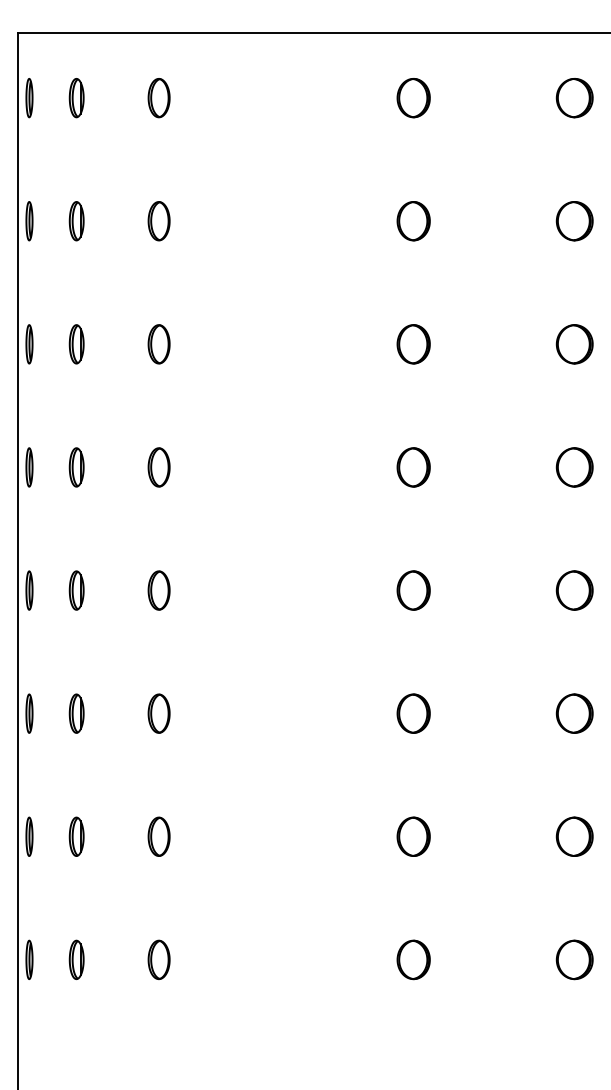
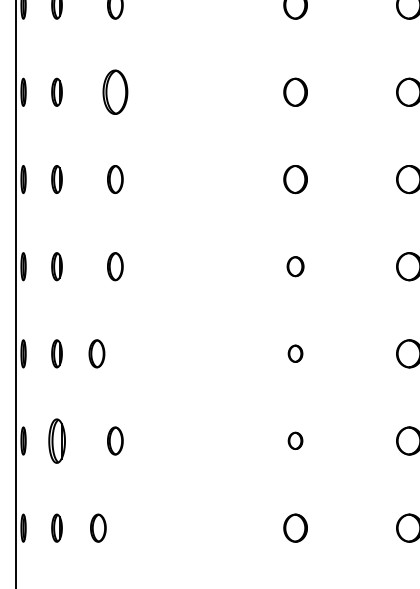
part: (158, 344) -> (114, 92), size x1.6
part: (413, 590) -> (295, 266), size x0.7
part: (158, 713) -> (96, 353), moved
part: (413, 713) -> (295, 353), size x0.6
part: (76, 836) -> (56, 440), size x1.6
part: (413, 836) -> (295, 440), size x0.6
part: (158, 959) -> (97, 527), moved

